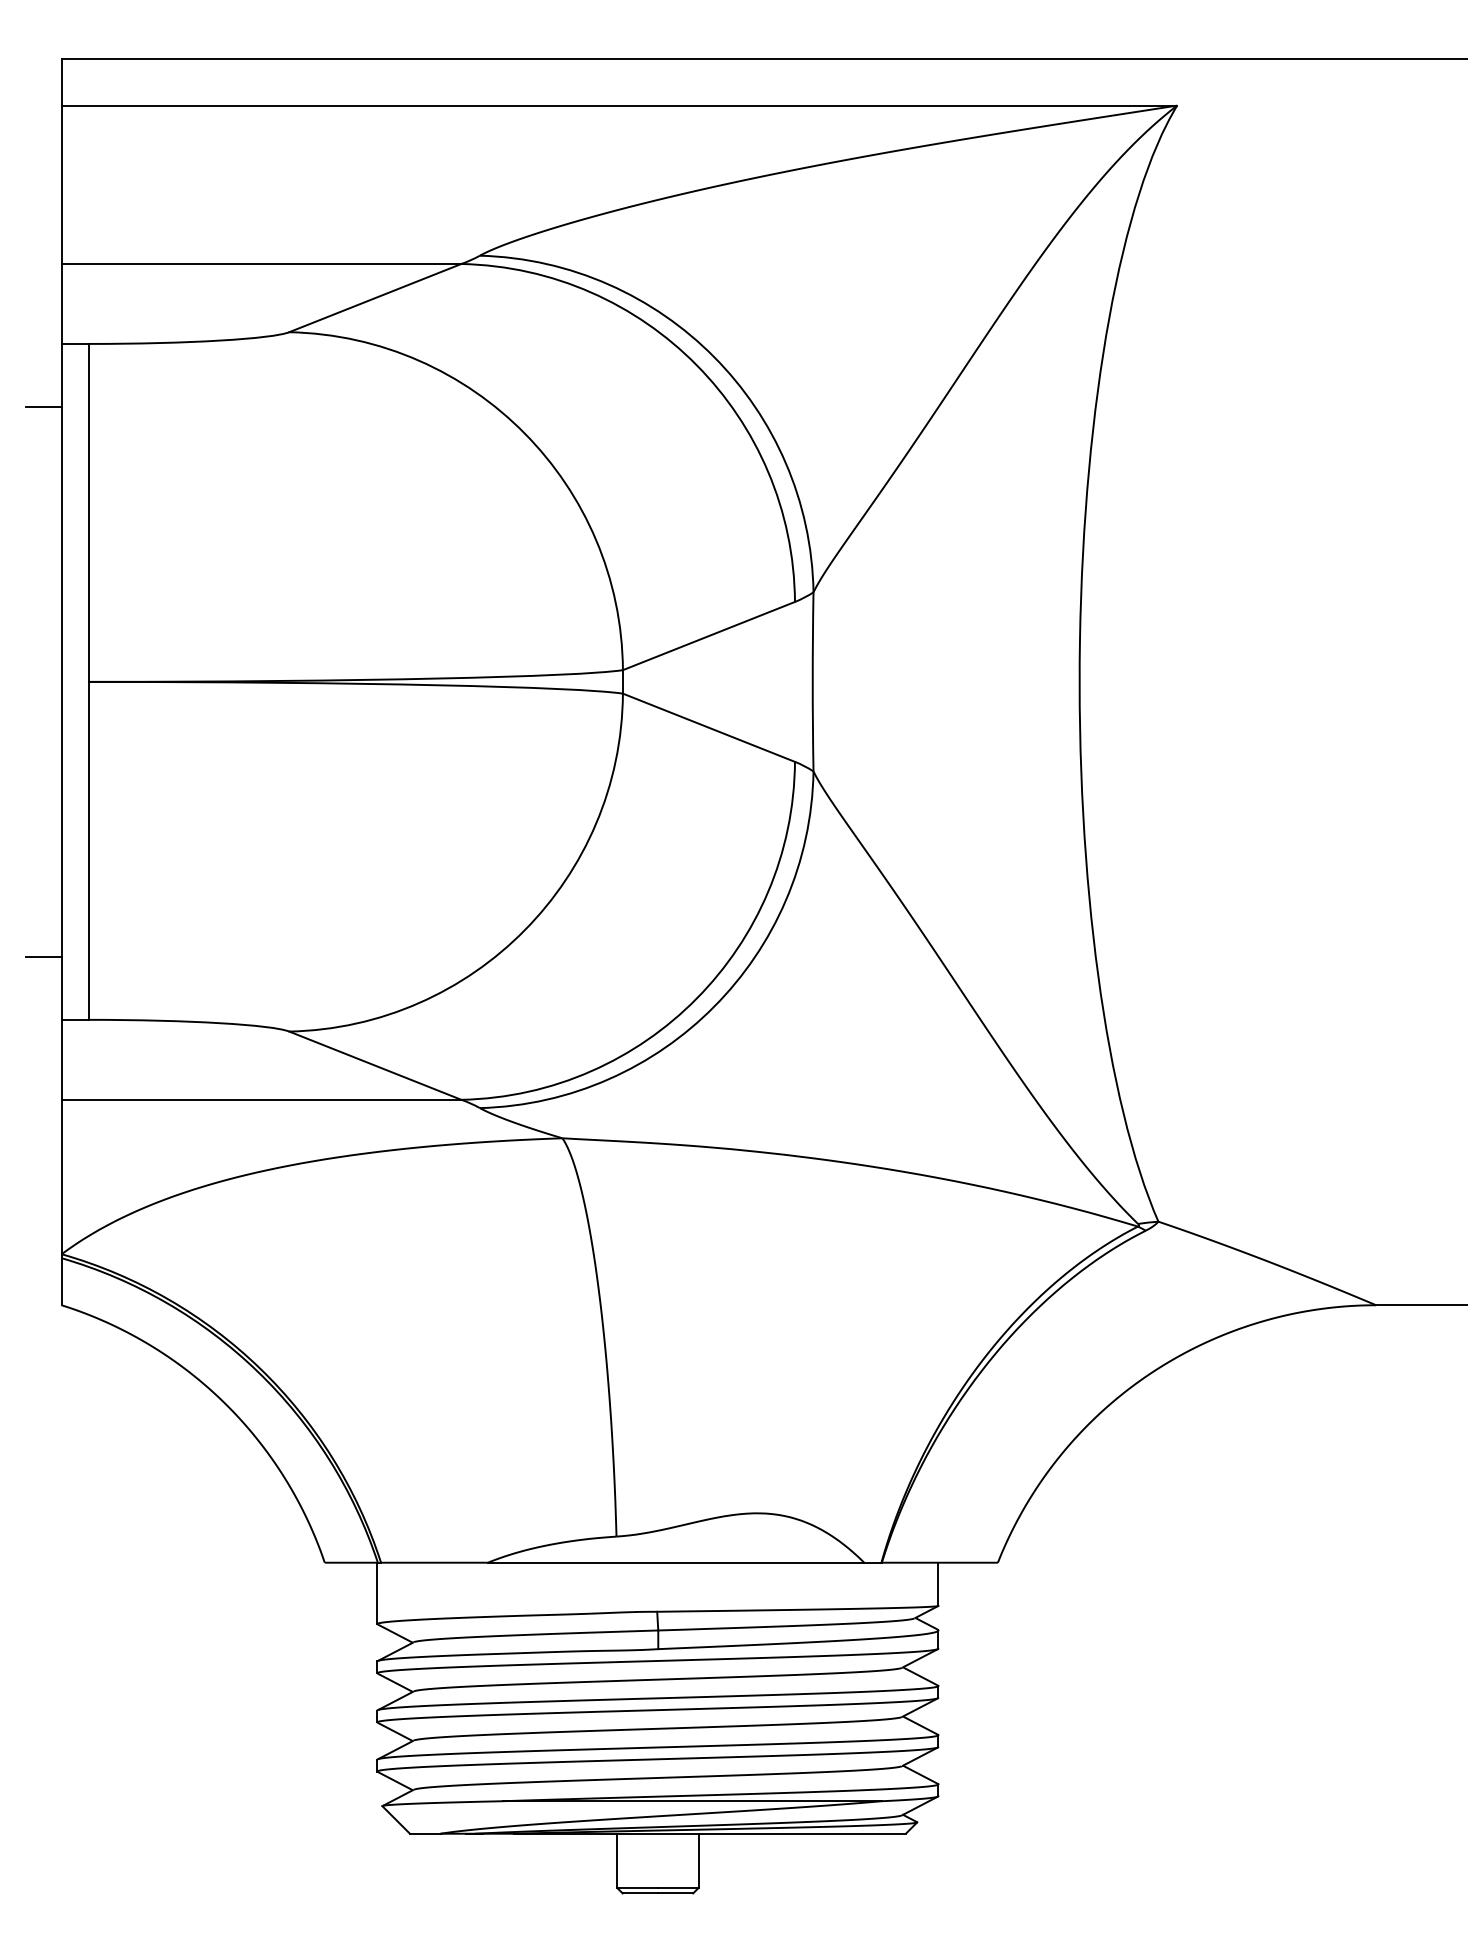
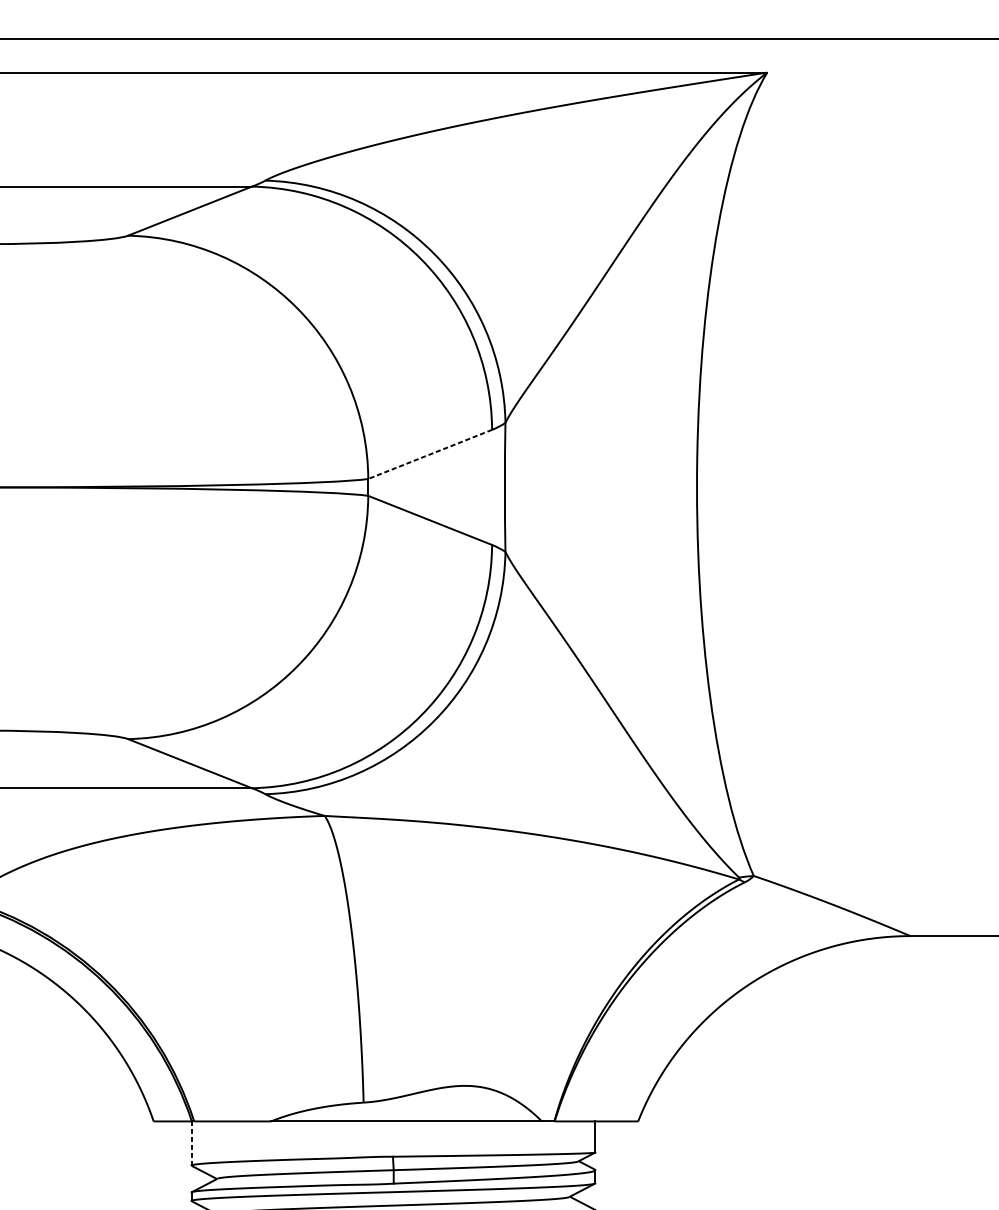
line: (708, 636) -> (429, 454), solid -> dashed
line: (377, 1593) -> (191, 1143), solid -> dashed

